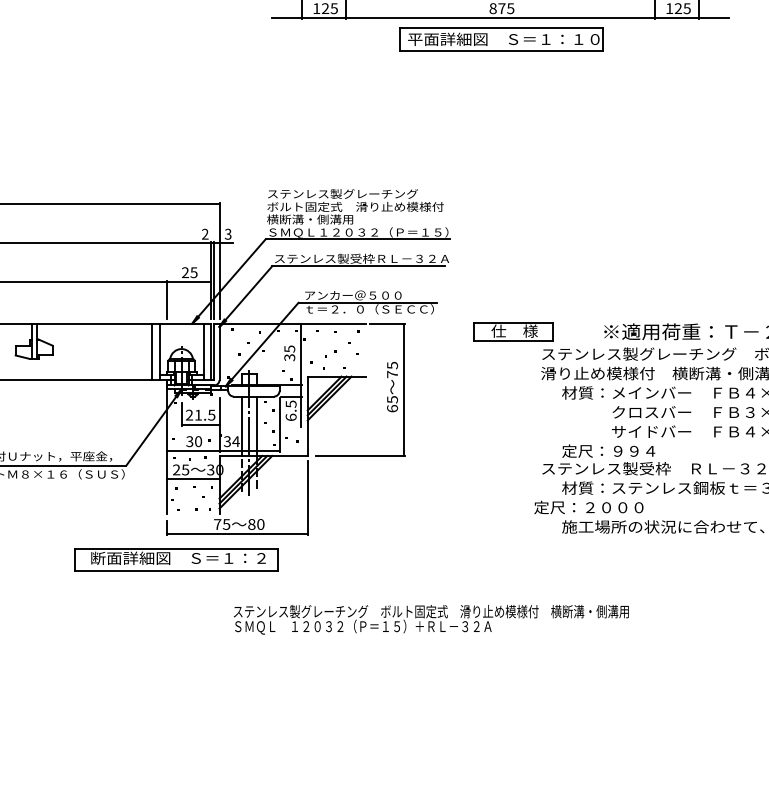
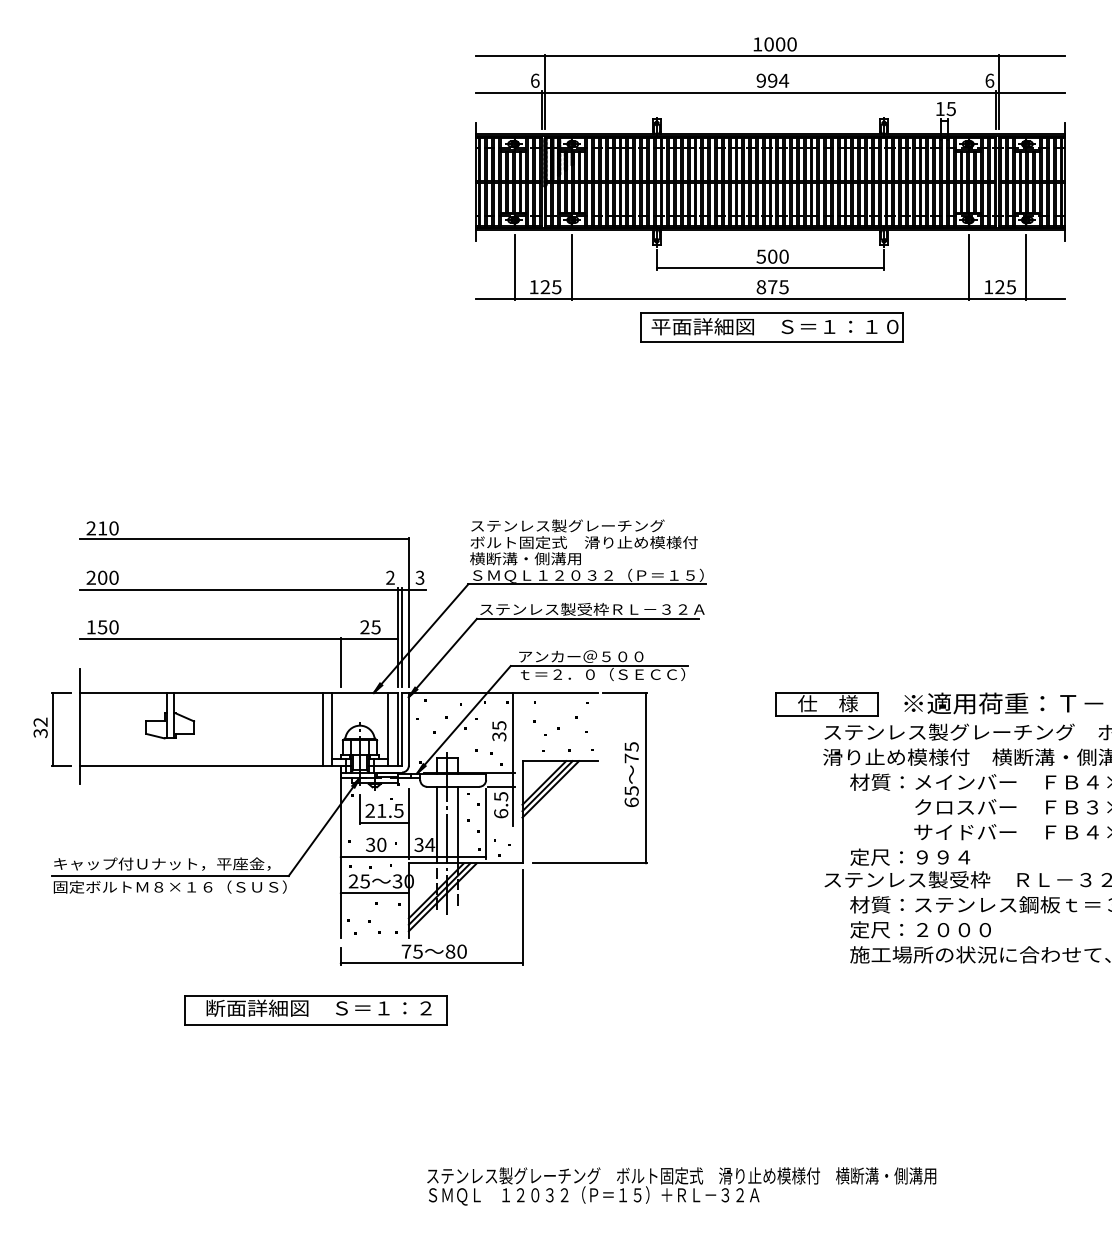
part: (513, 331) -> (826, 704), moved
text: (588, 507) -> (920, 929), moved
part: (175, 560) -> (315, 1010), moved
text: (431, 619) -> (681, 1186), moved

